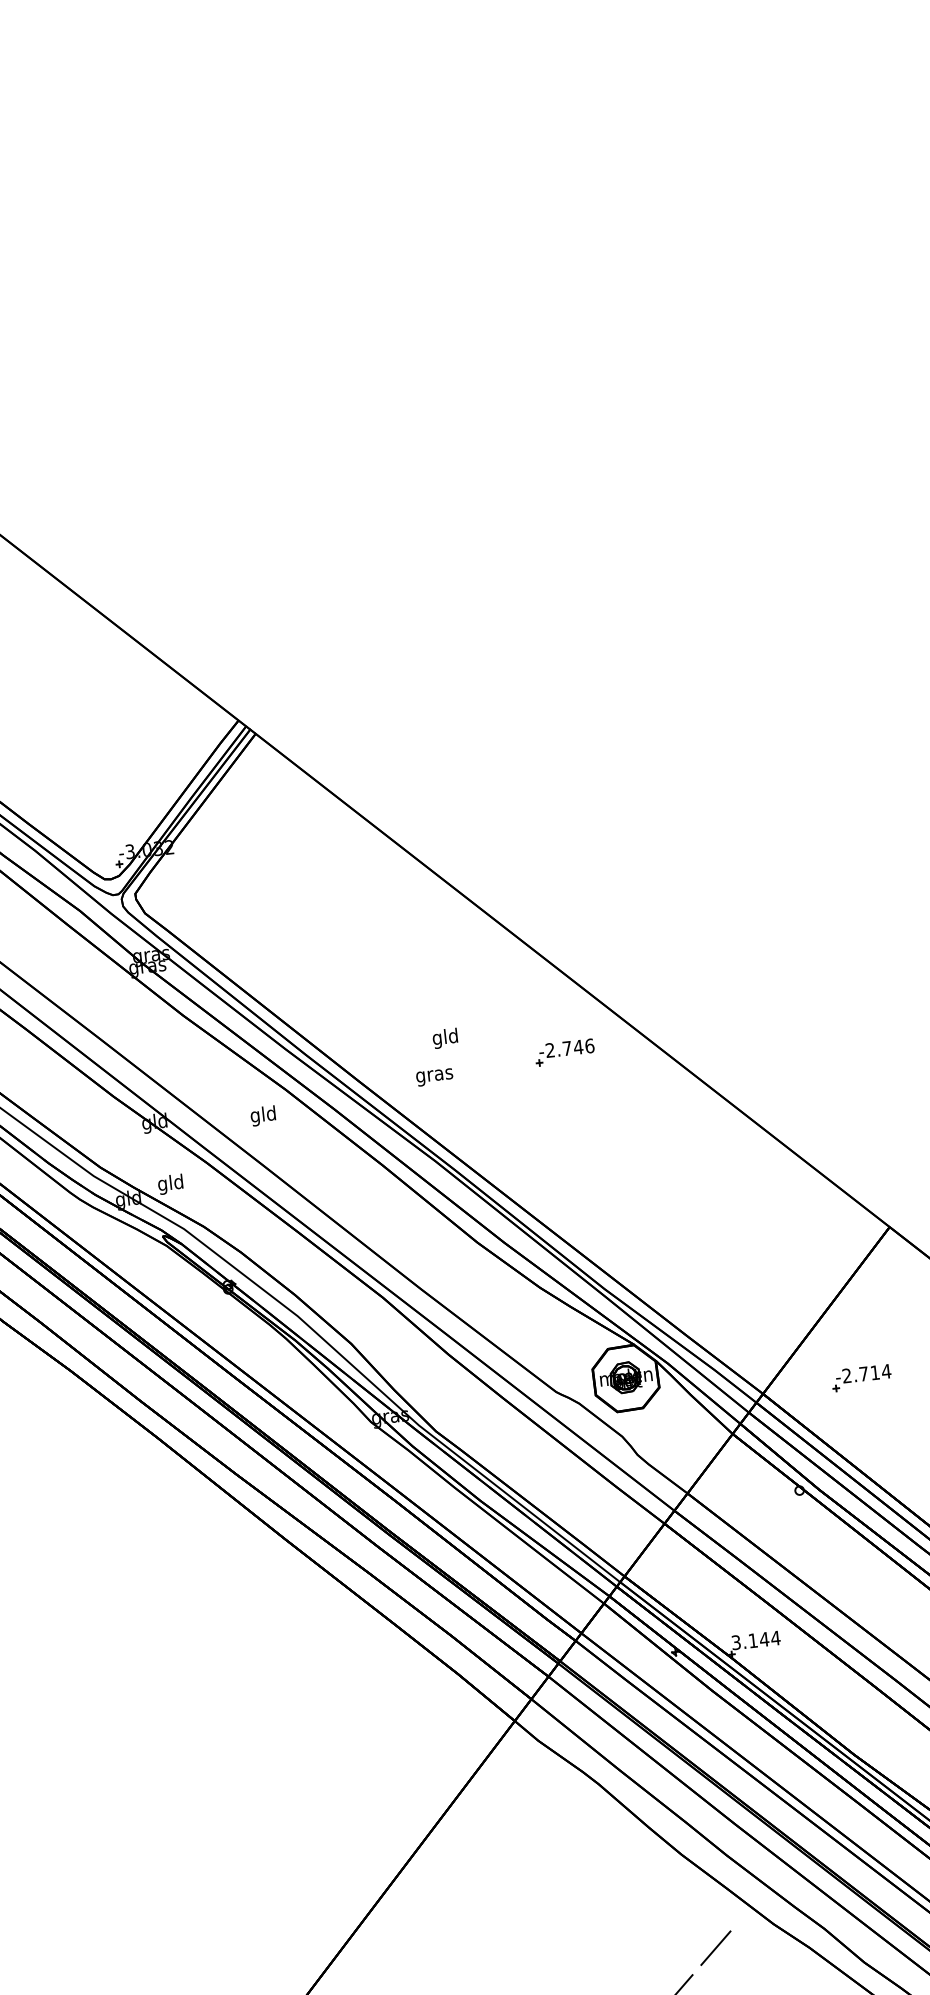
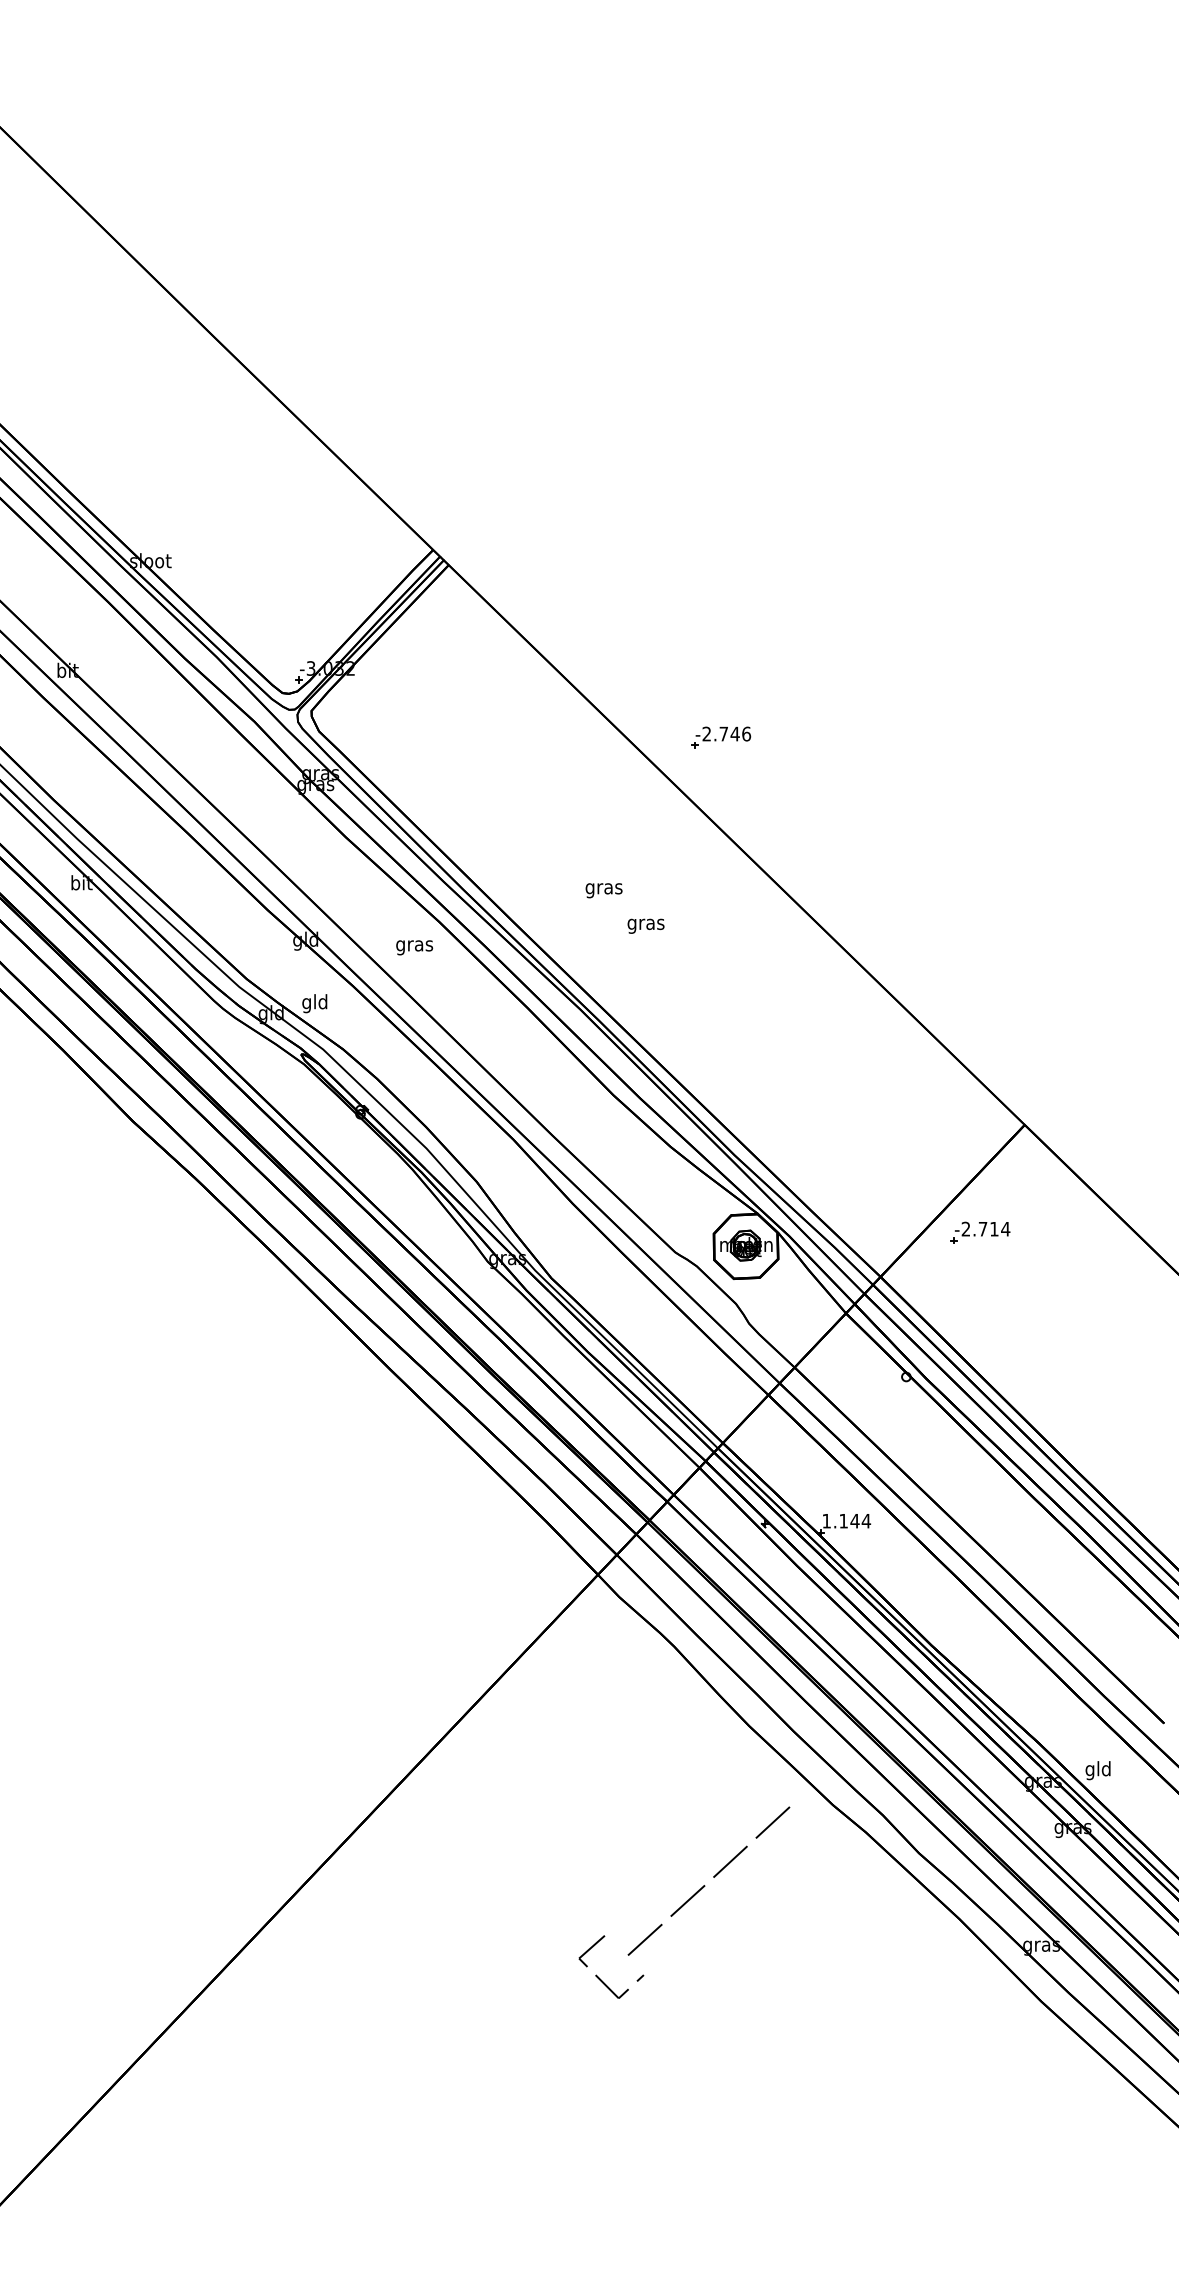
text: (445, 1038) -> (603, 888), gld -> gras
part: (565, 1052) -> (721, 737), moved
text: (434, 1076) -> (645, 925), moved
text: (263, 1115) -> (414, 945), gld -> gras
part: (861, 1377) -> (980, 1232), moved
text: (736, 1642) -> (826, 1520), 3.144 -> 1.144

